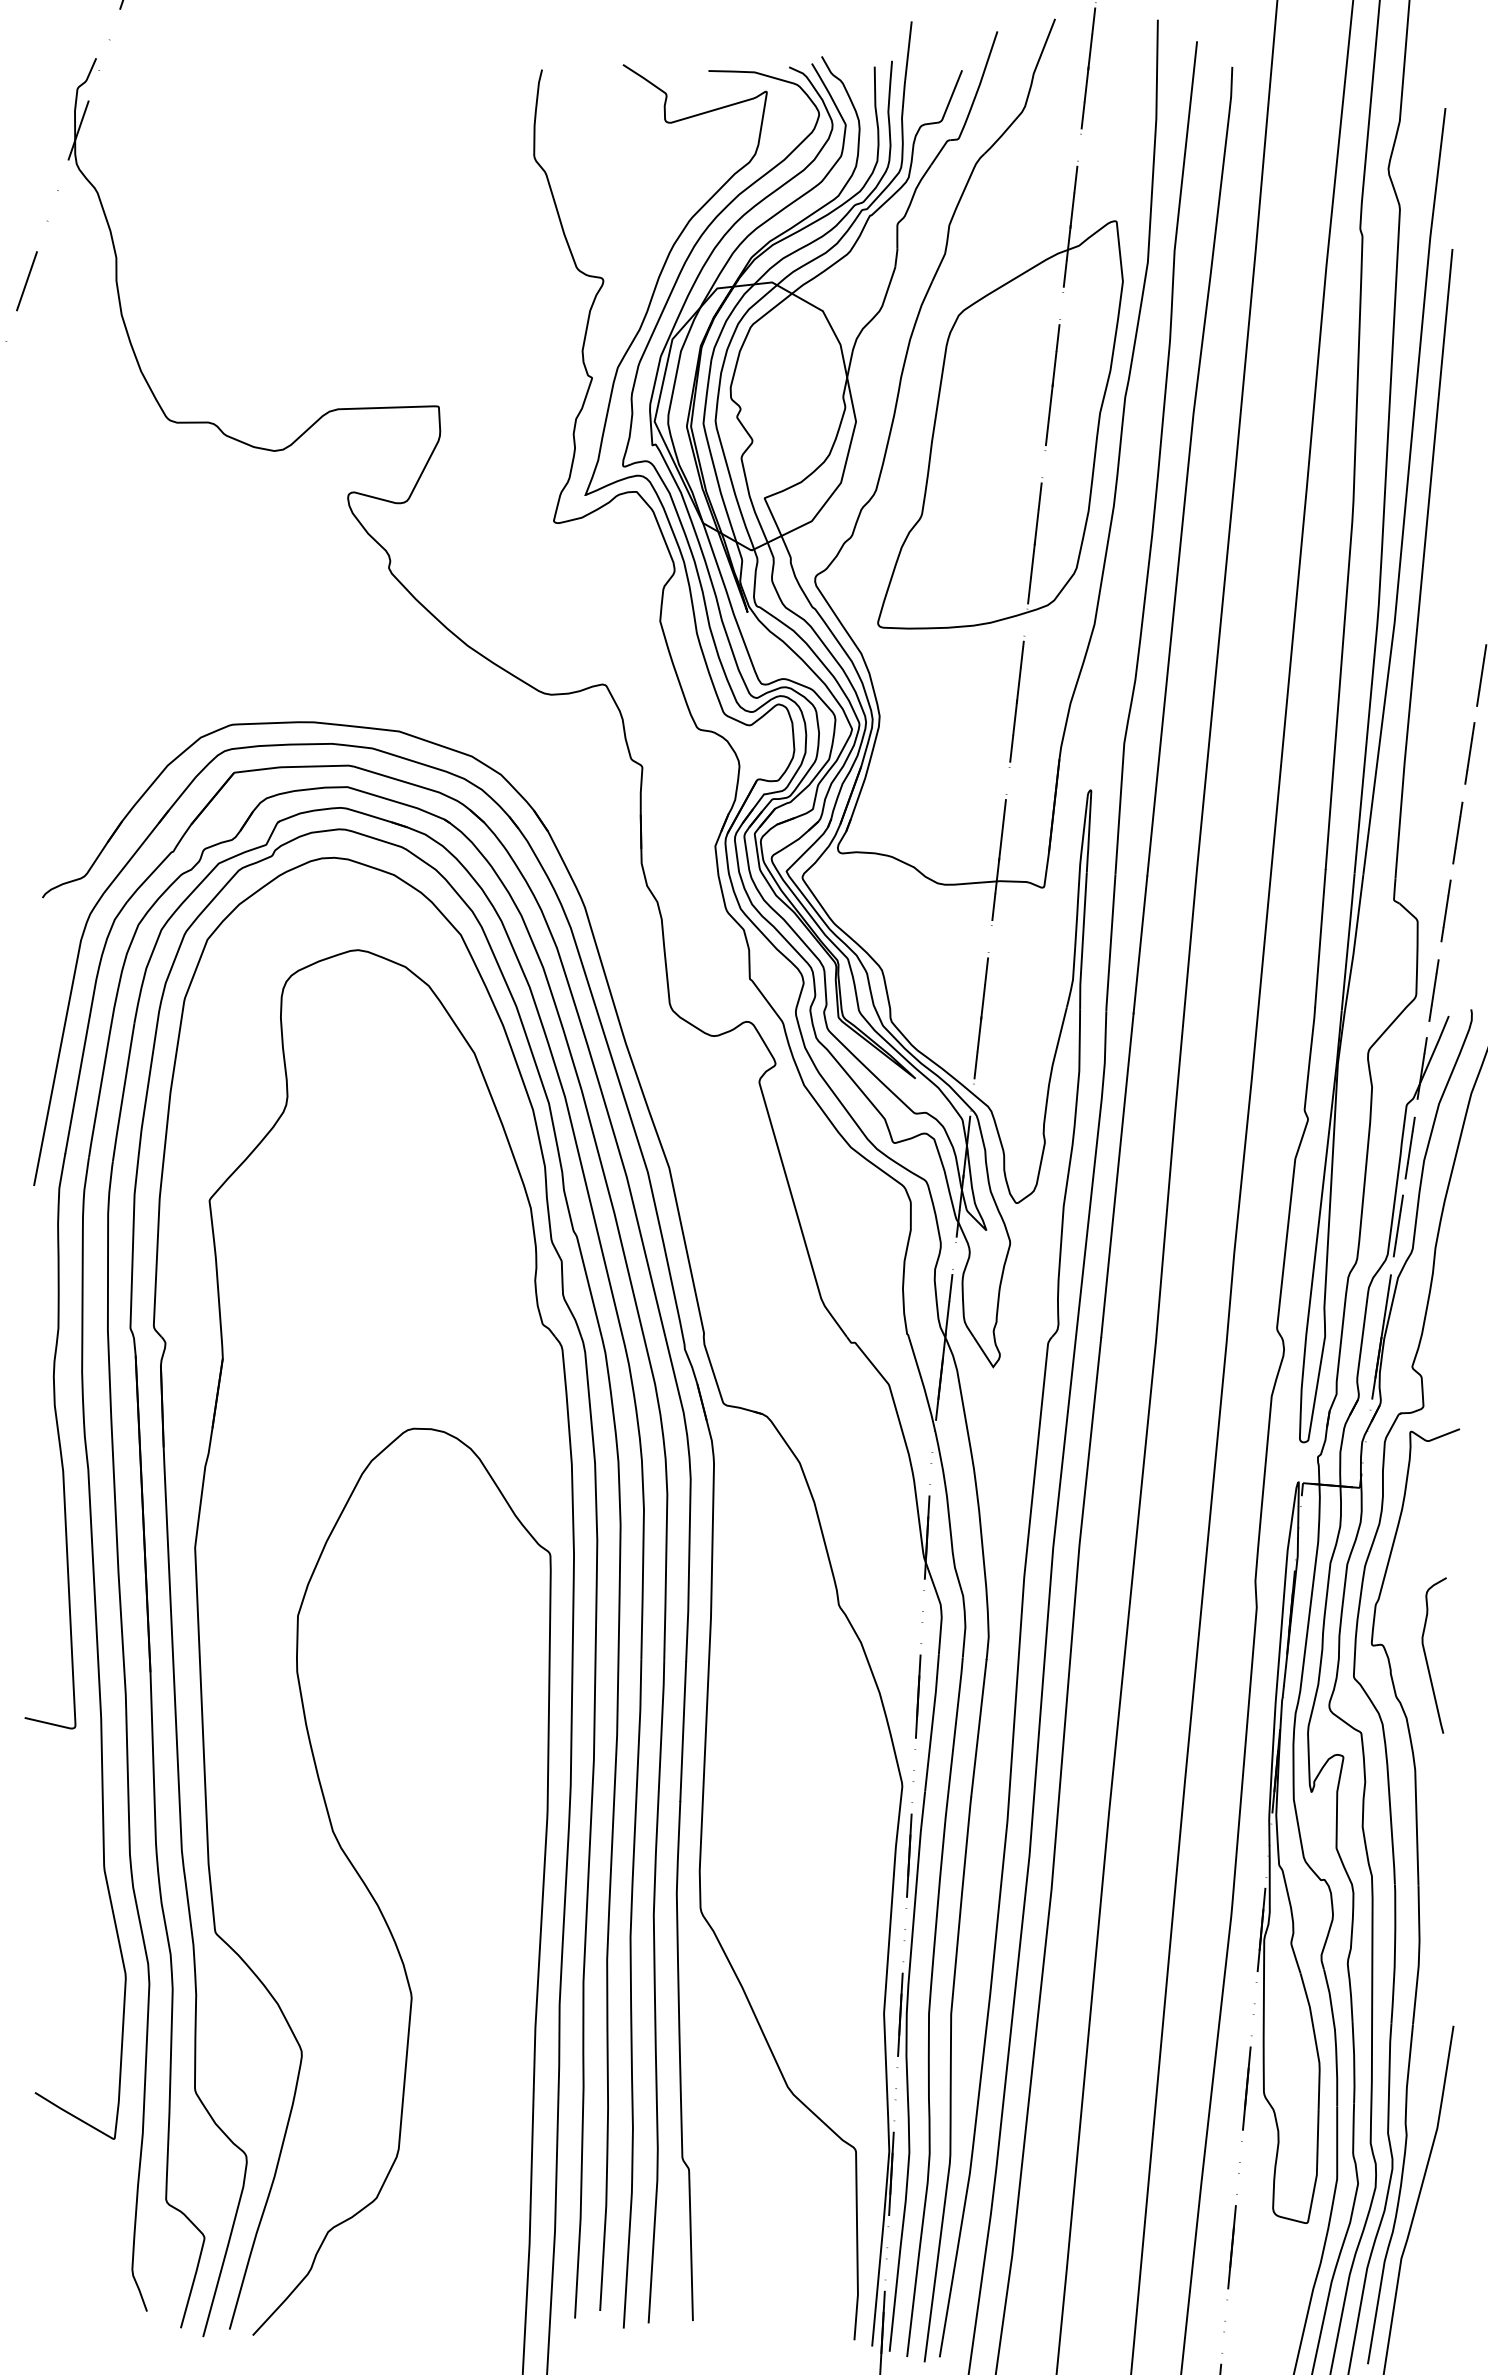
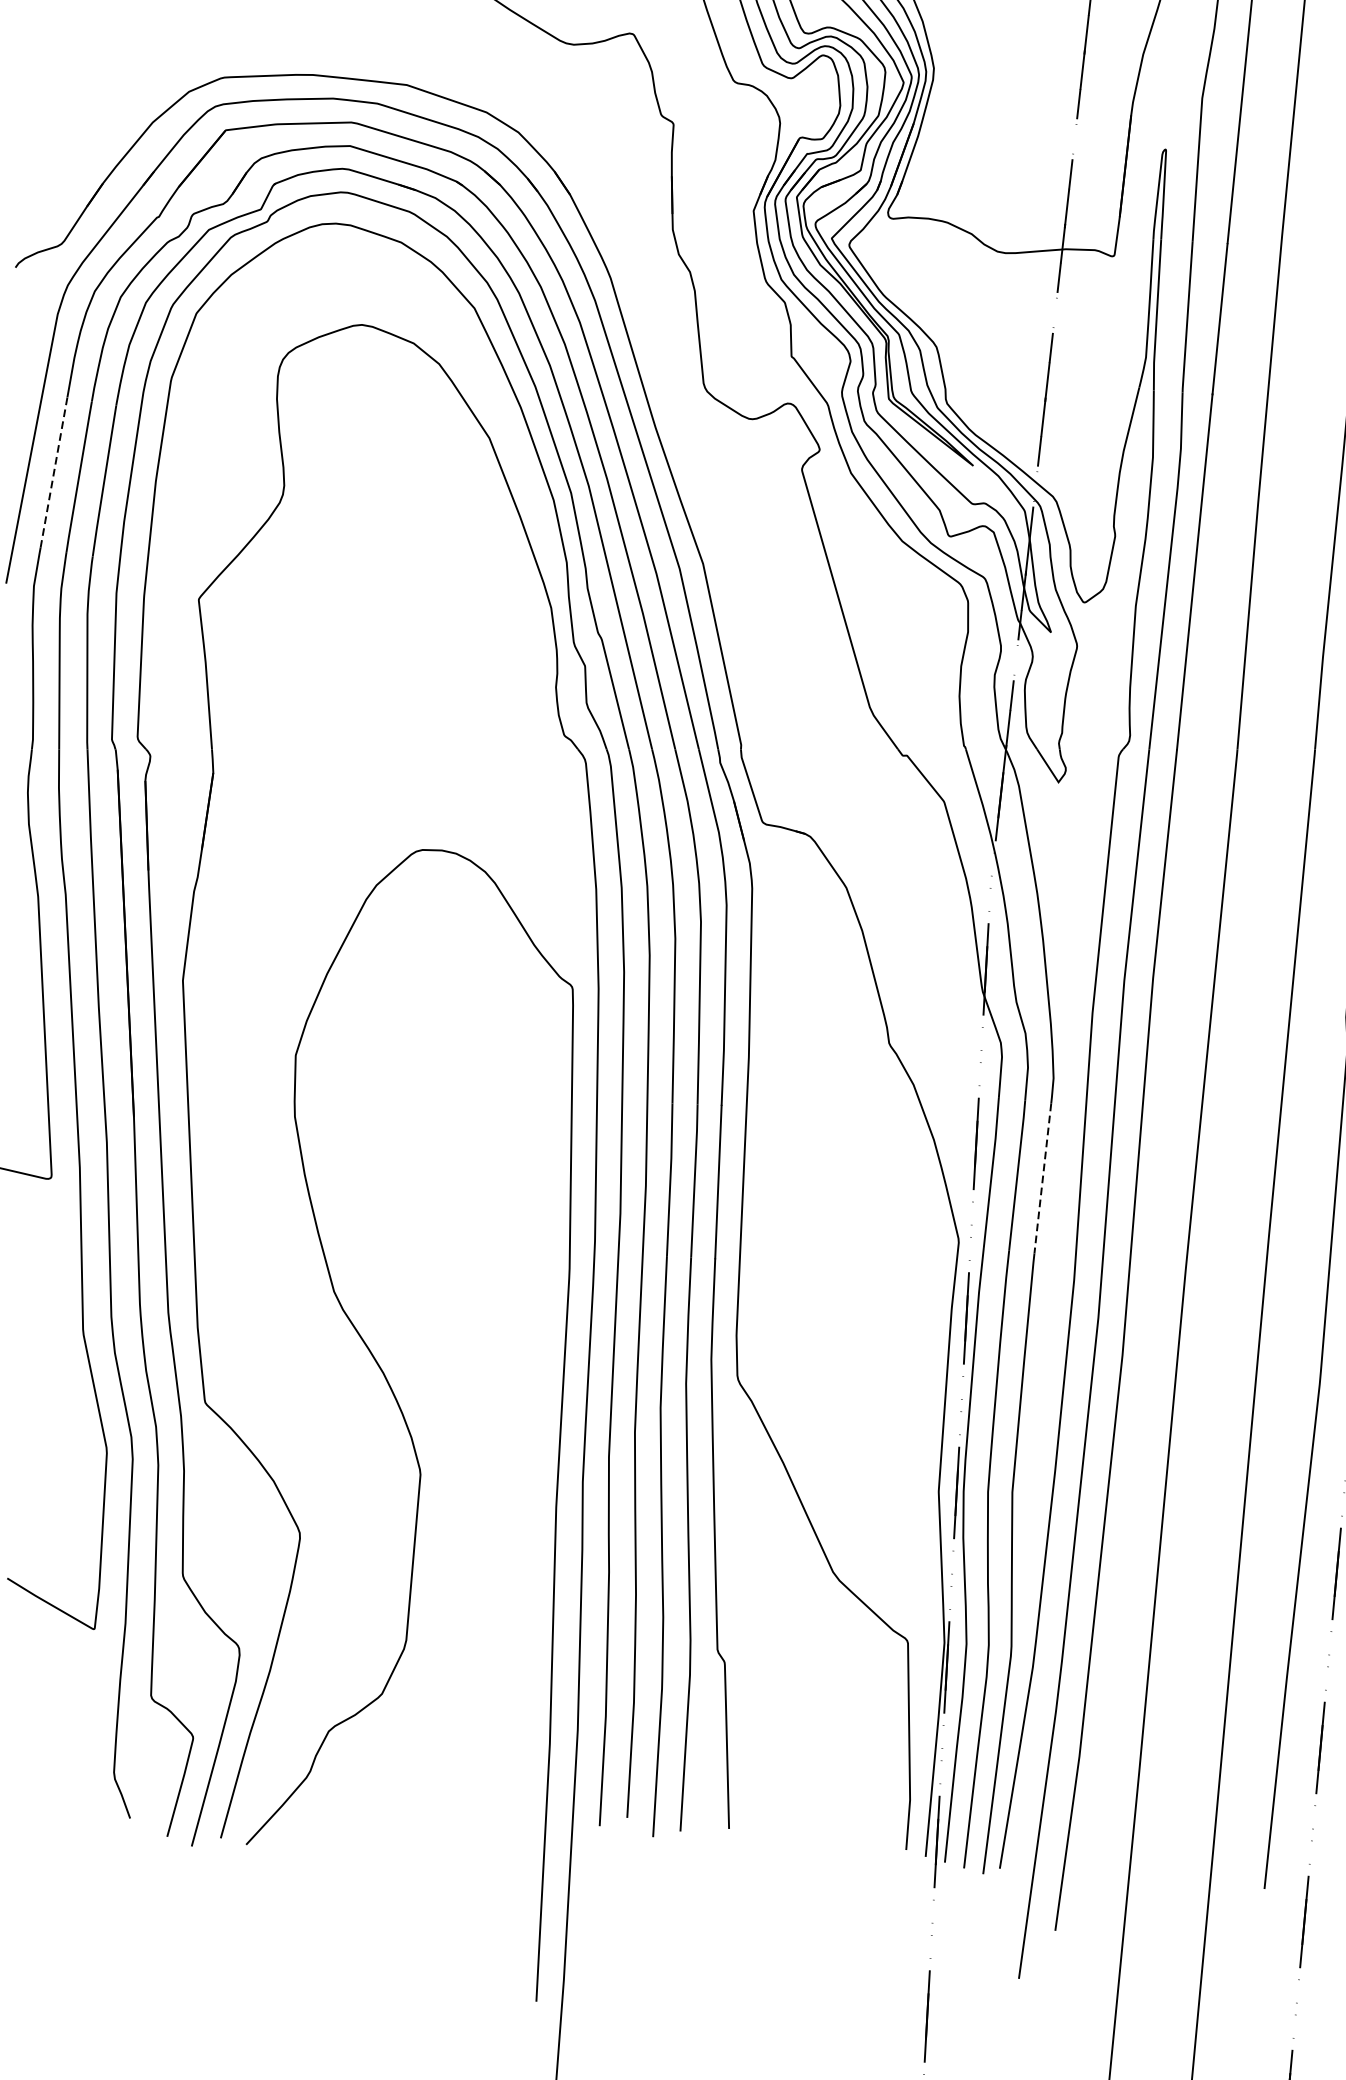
line: (77, 1084) -> (53, 472), solid -> dashed
line: (978, 1728) -> (1042, 1178), solid -> dashed

